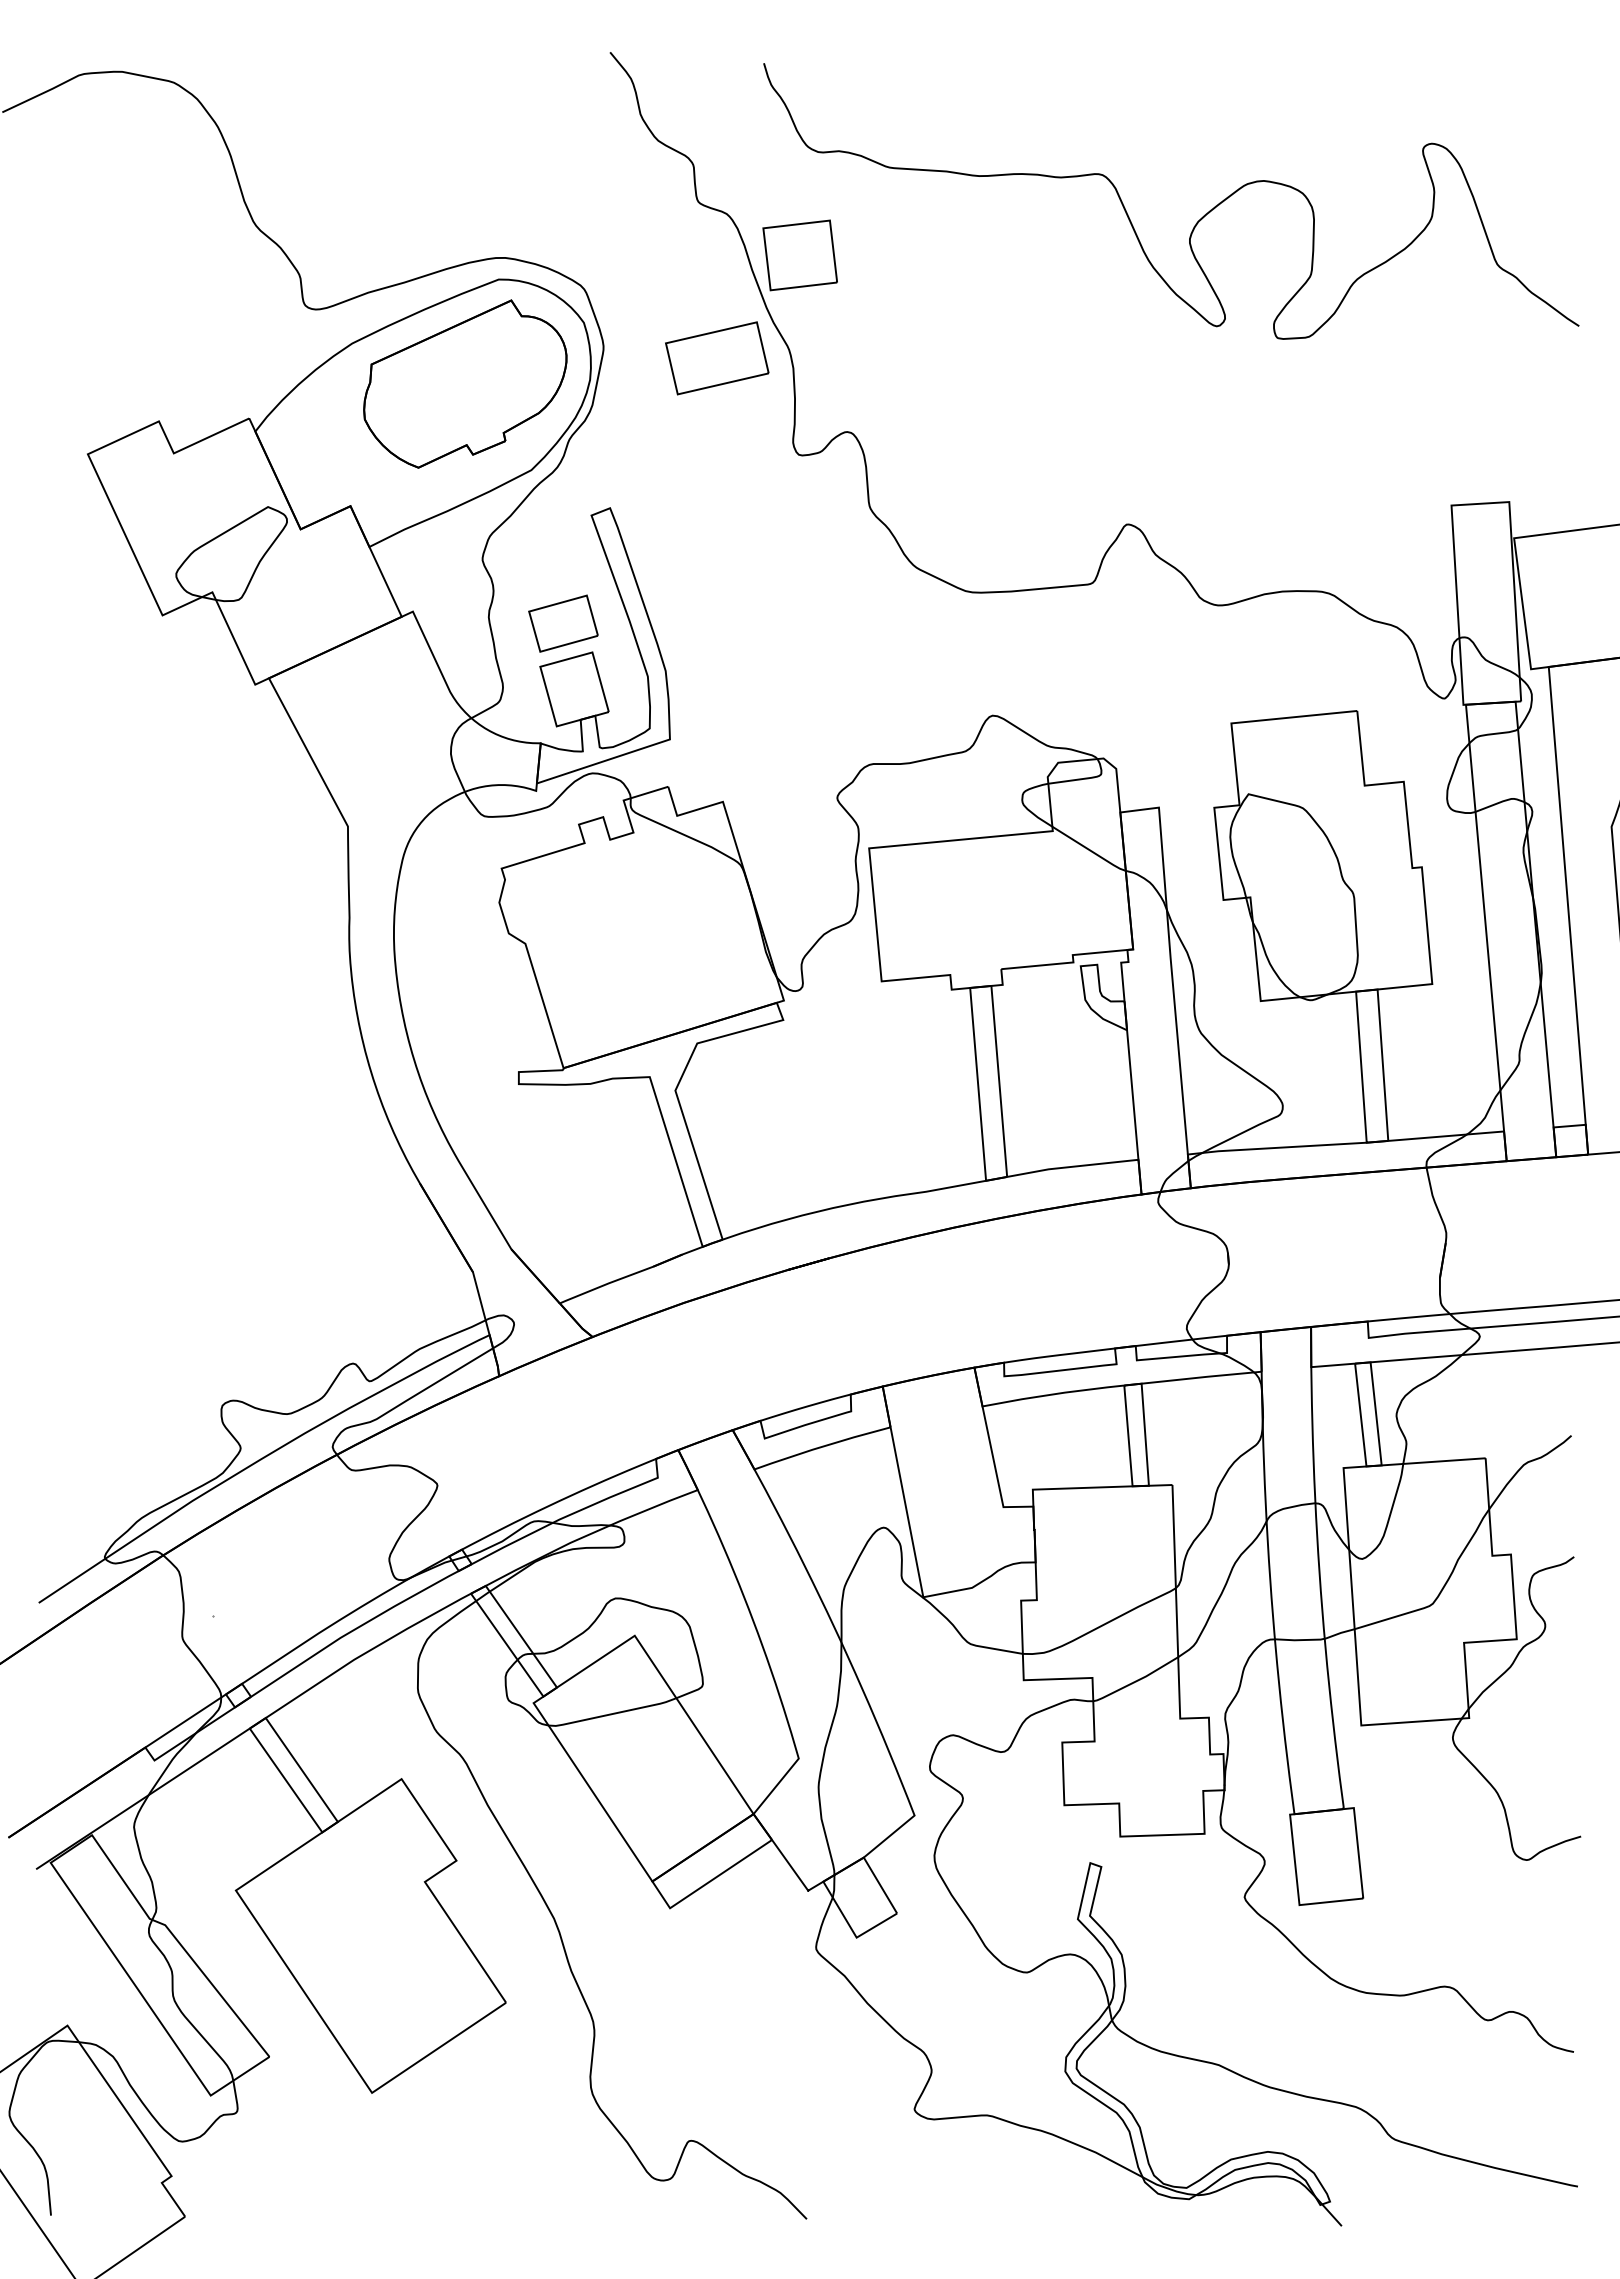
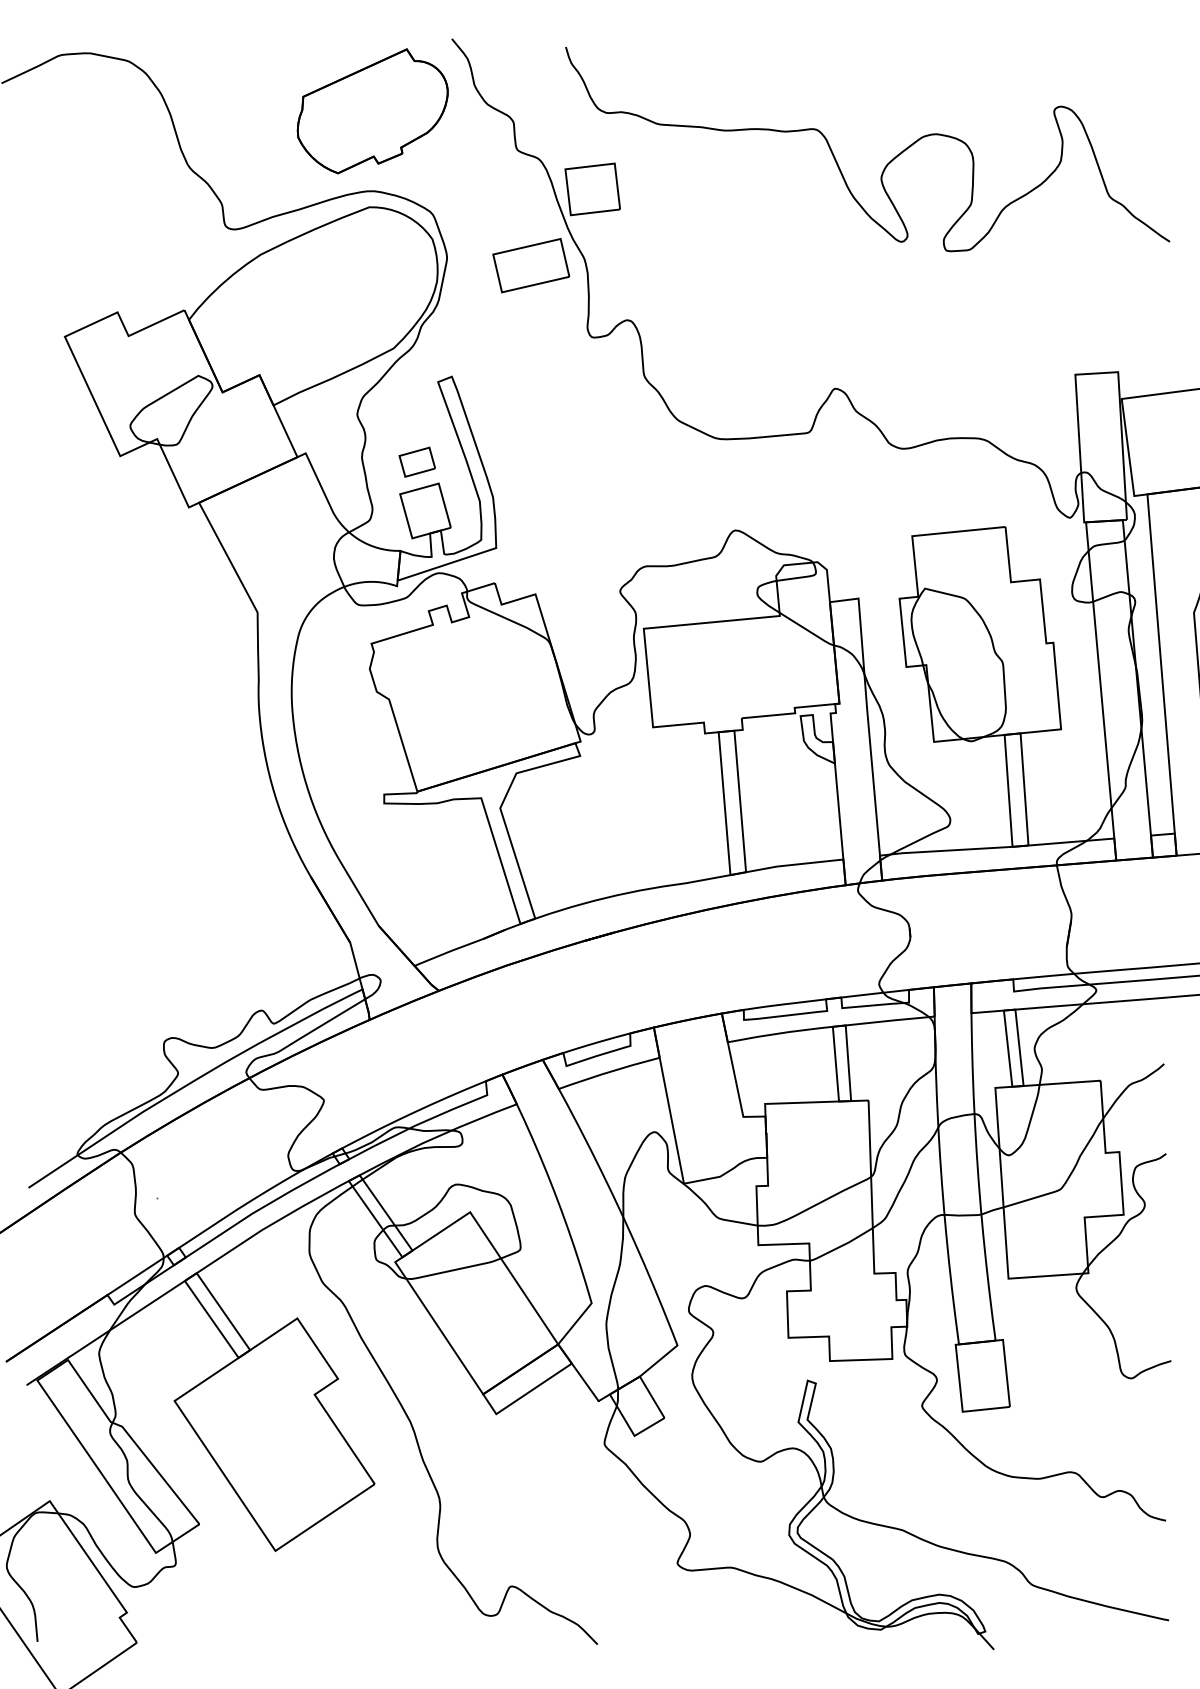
part: (465, 383) -> (372, 110), moved
part: (563, 623) -> (417, 462), size x0.7

